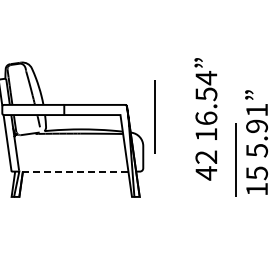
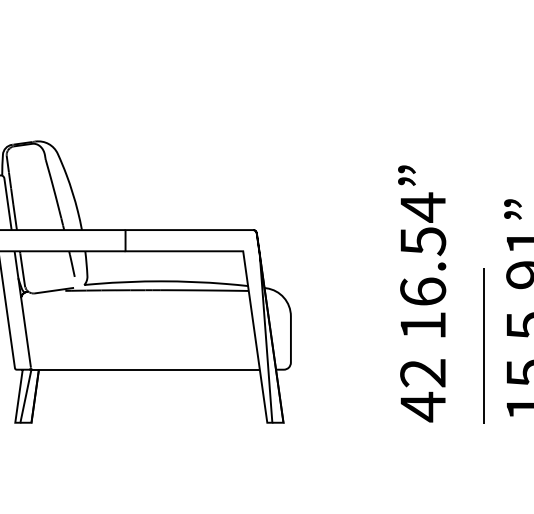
line: (154, 116) -> (314, 254), removed
text: (205, 119) -> (421, 294), moved
line: (72, 171) -> (142, 369), dashed -> solid

